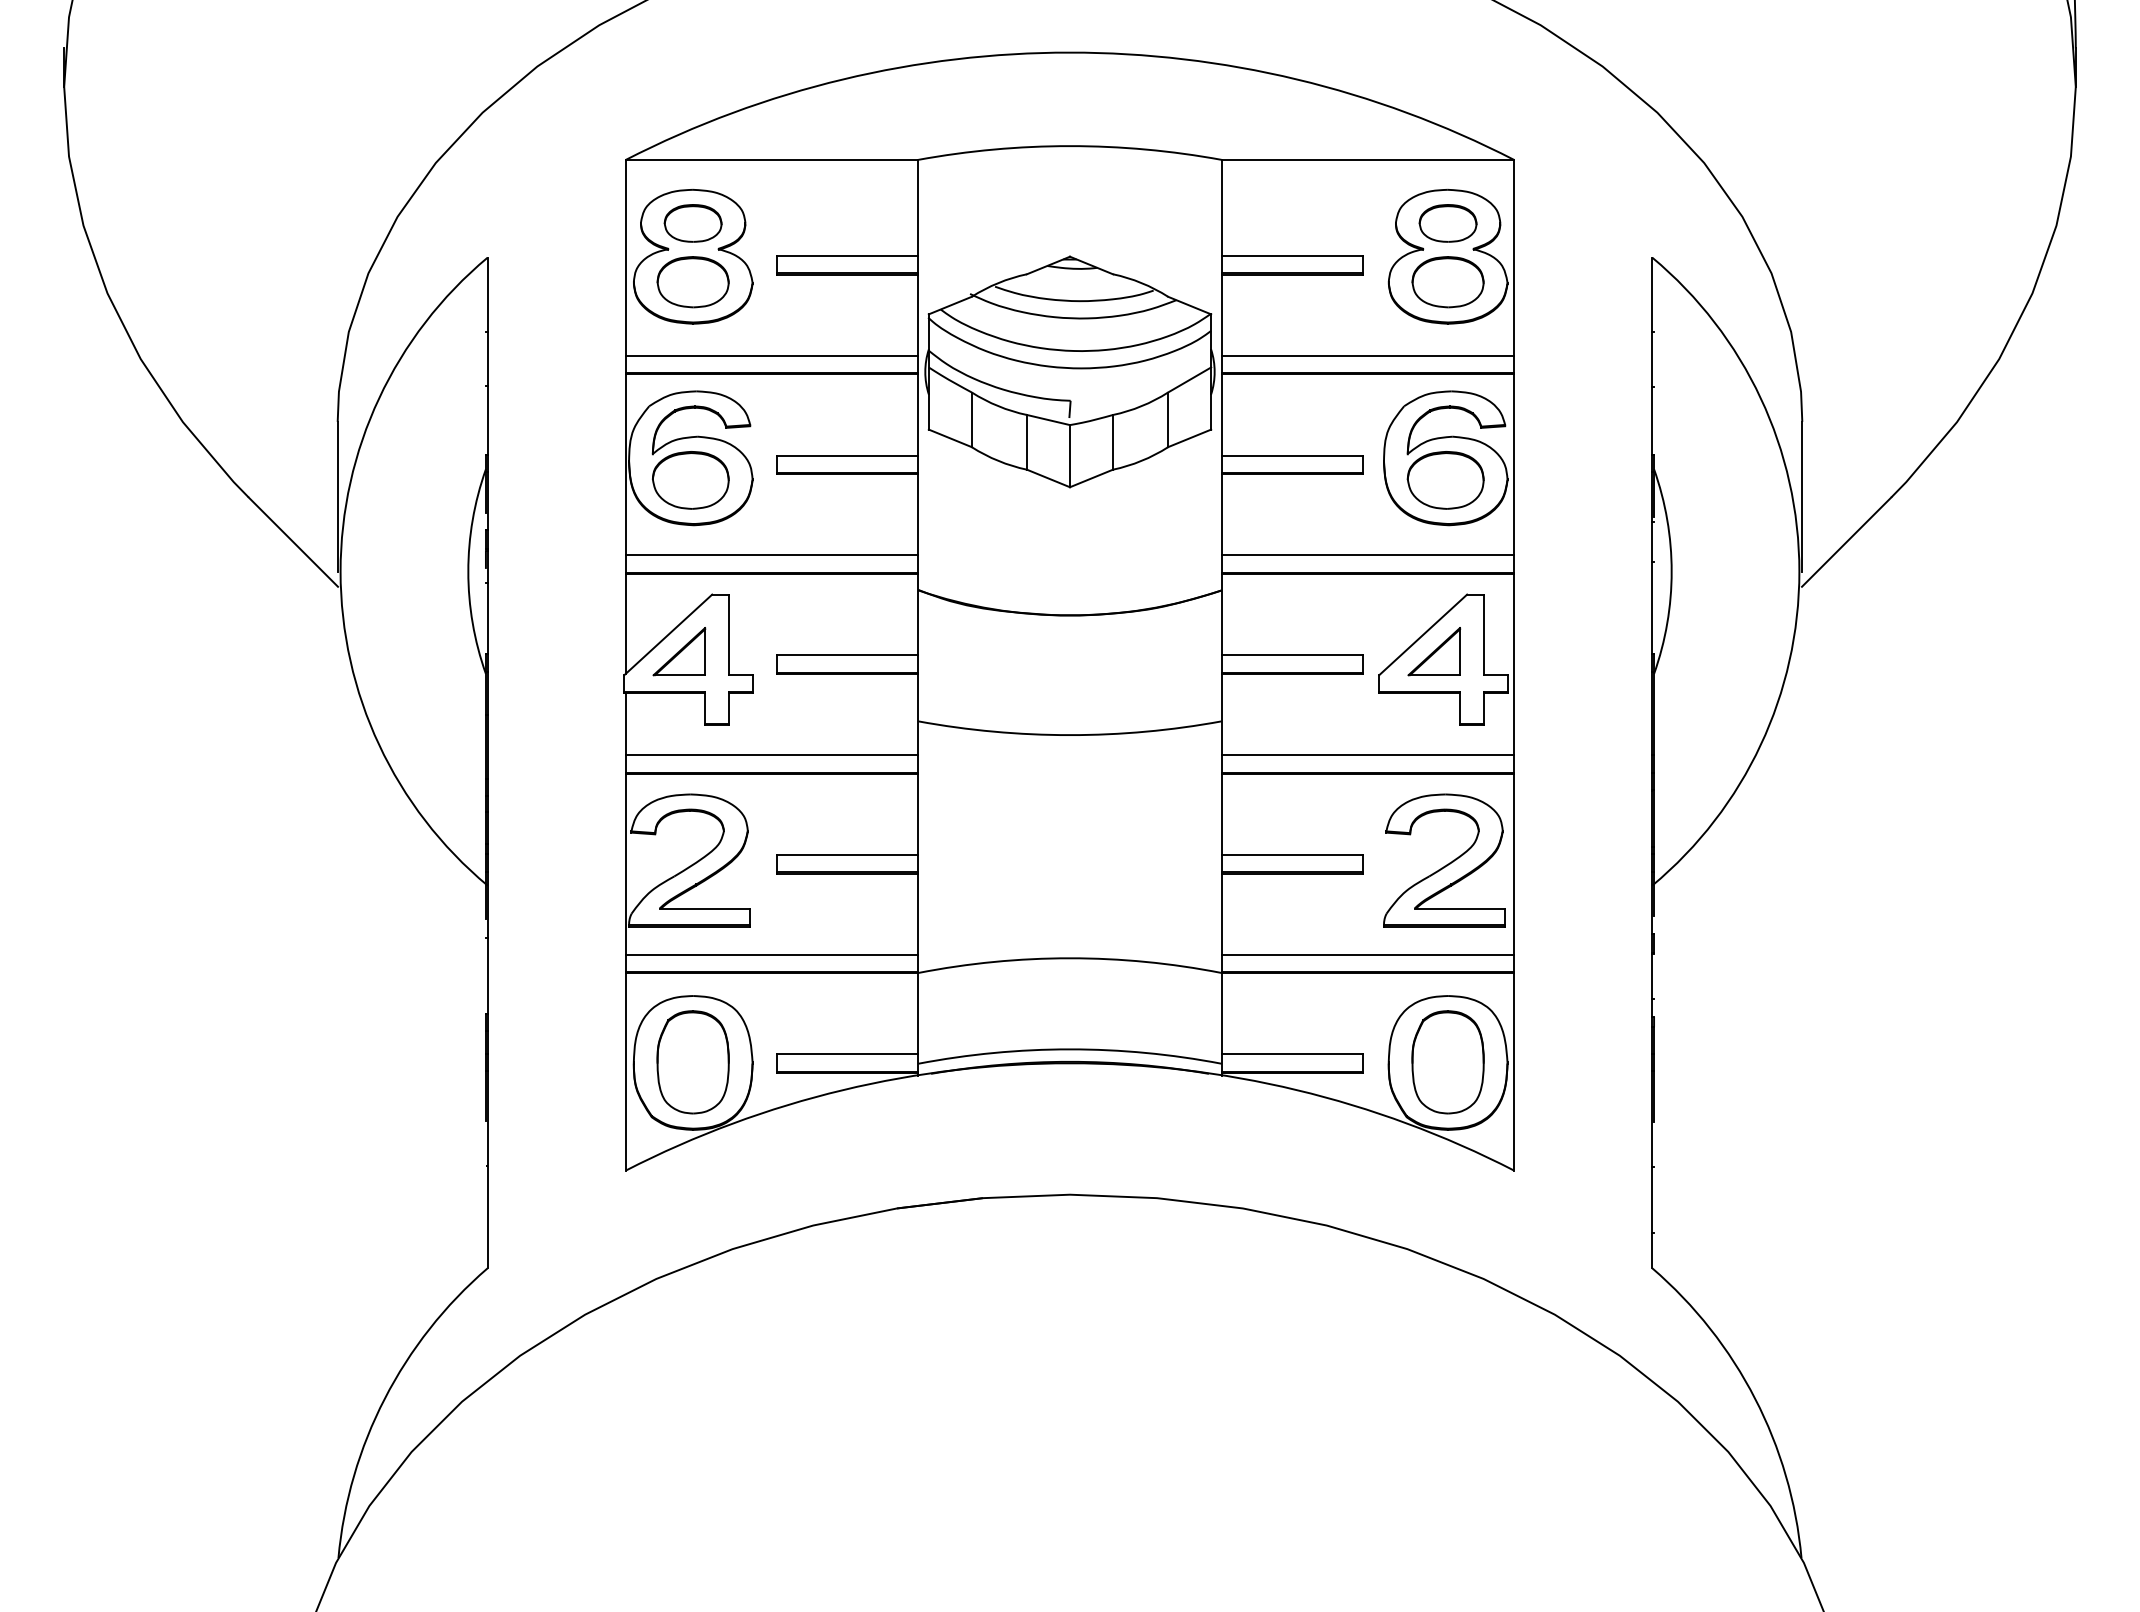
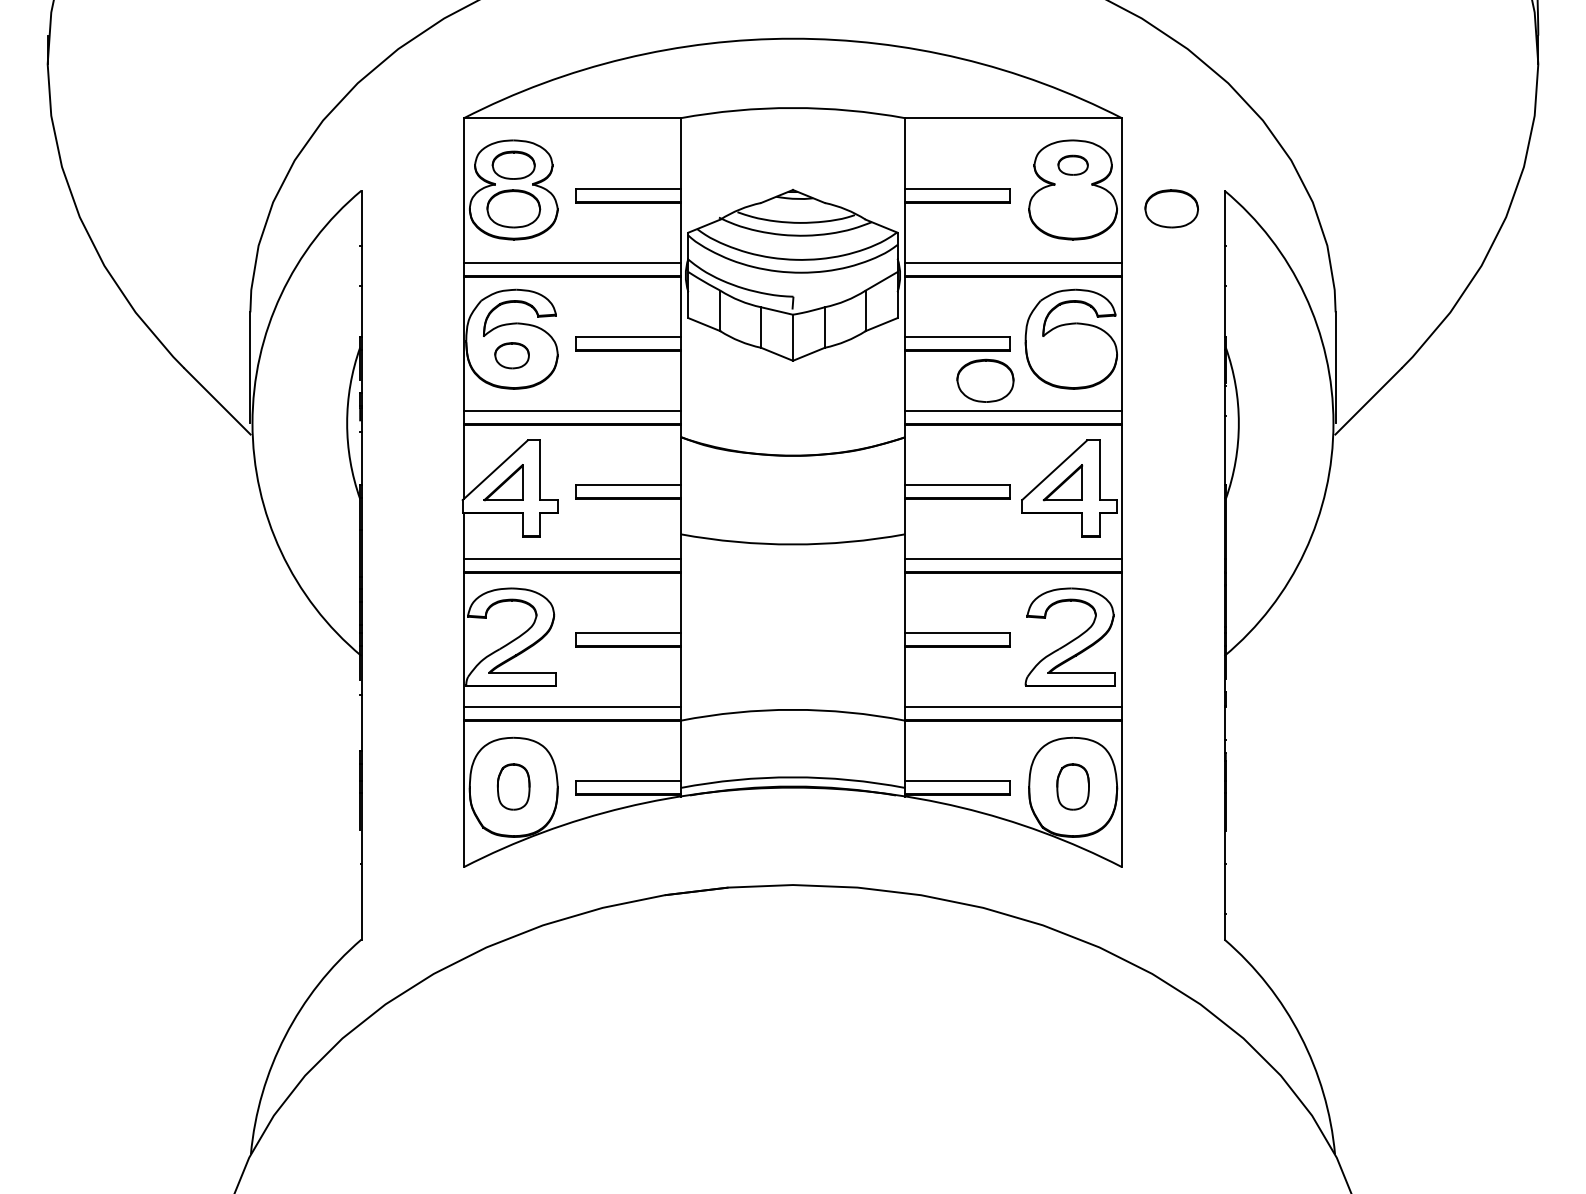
part: (1447, 223) -> (1072, 165), size x0.7
part: (1447, 282) -> (1171, 209), moved
part: (690, 480) -> (511, 355), size x0.6
part: (1445, 480) -> (985, 380), moved
part: (692, 1062) -> (513, 787), size x0.6
part: (1447, 1062) -> (1072, 787), size x0.6

